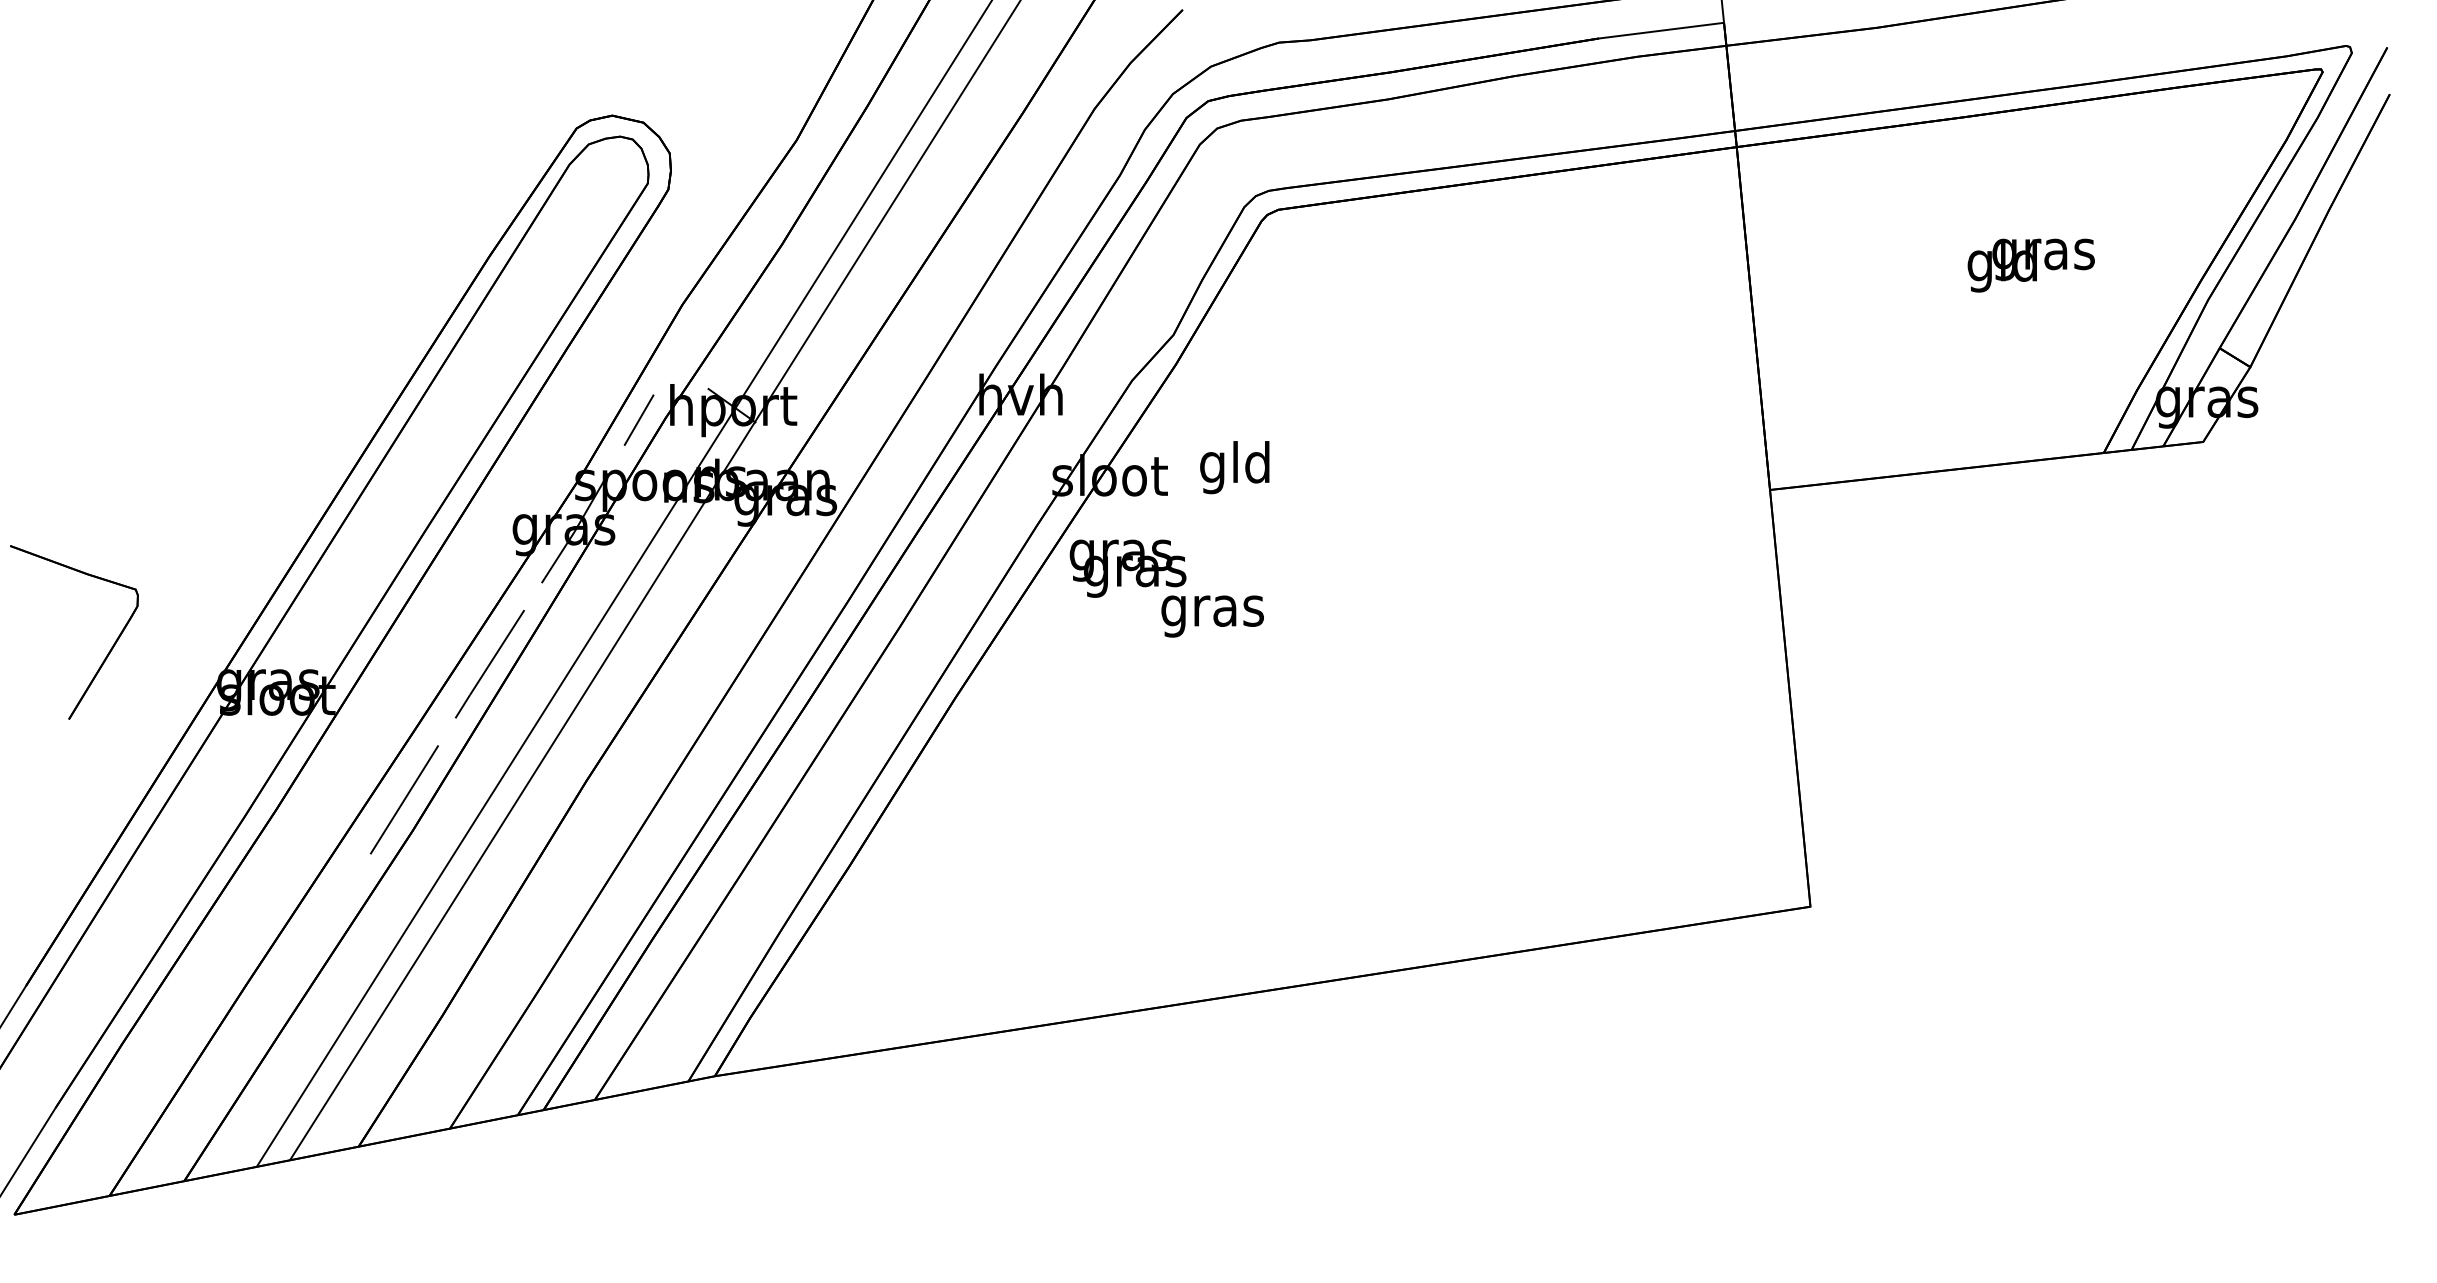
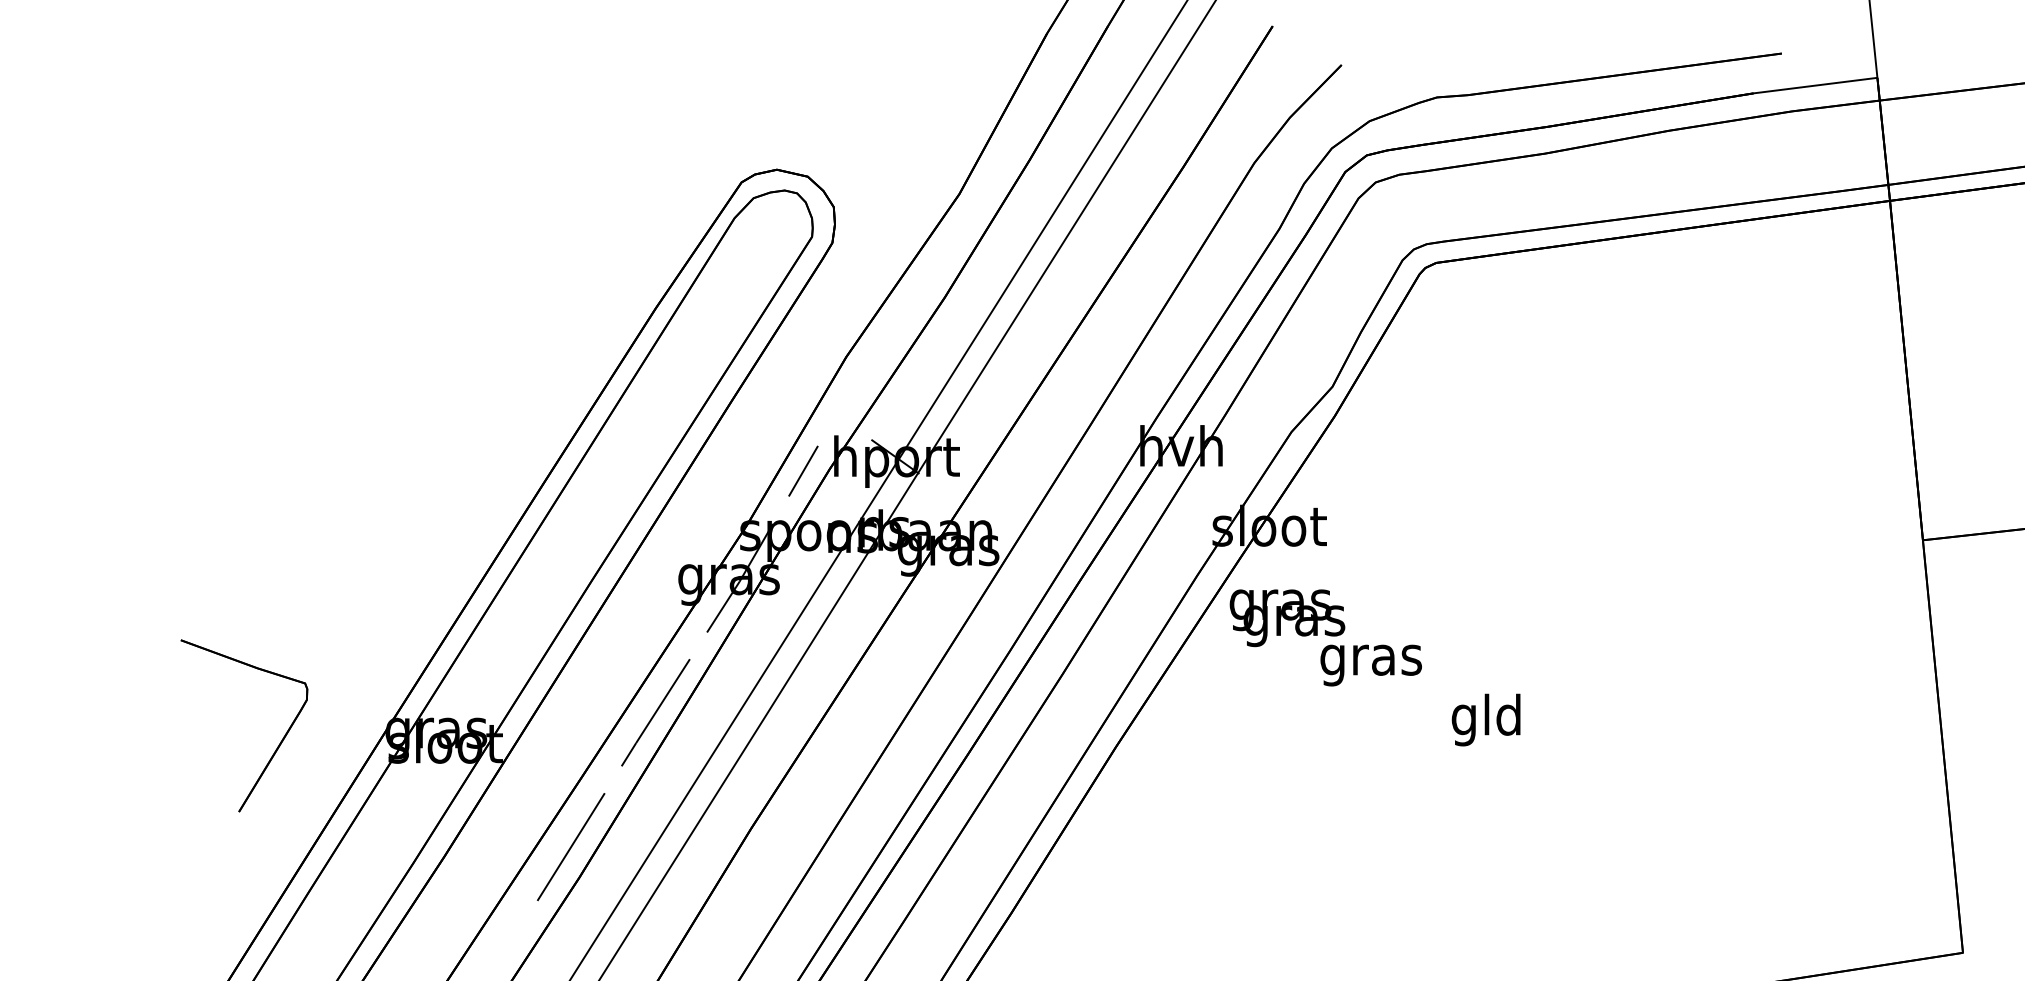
text: (1234, 467) -> (1485, 719), moved
part: (107, 653) -> (277, 746), moved

